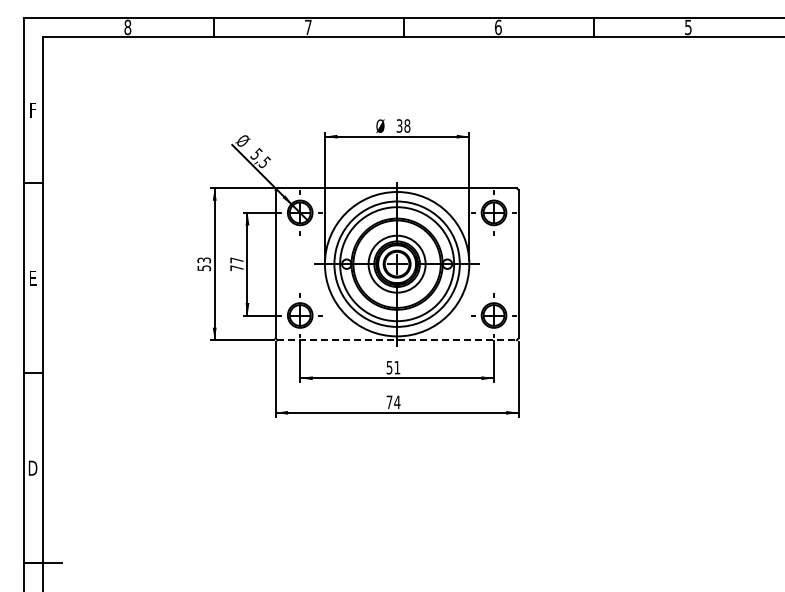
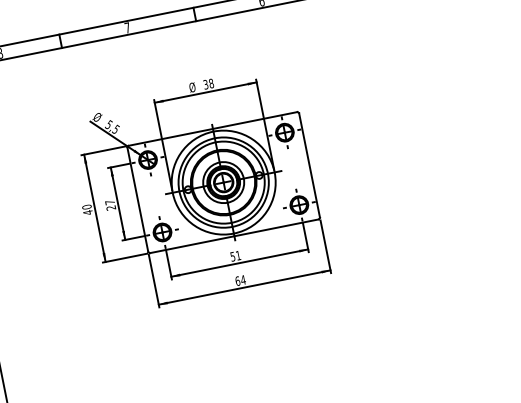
text: (204, 264) -> (87, 209), 53 -> 40
text: (236, 268) -> (110, 208), 77 -> 27
line: (397, 340) -> (234, 236), dashed -> solid
text: (389, 402) -> (237, 281), 74 -> 64

